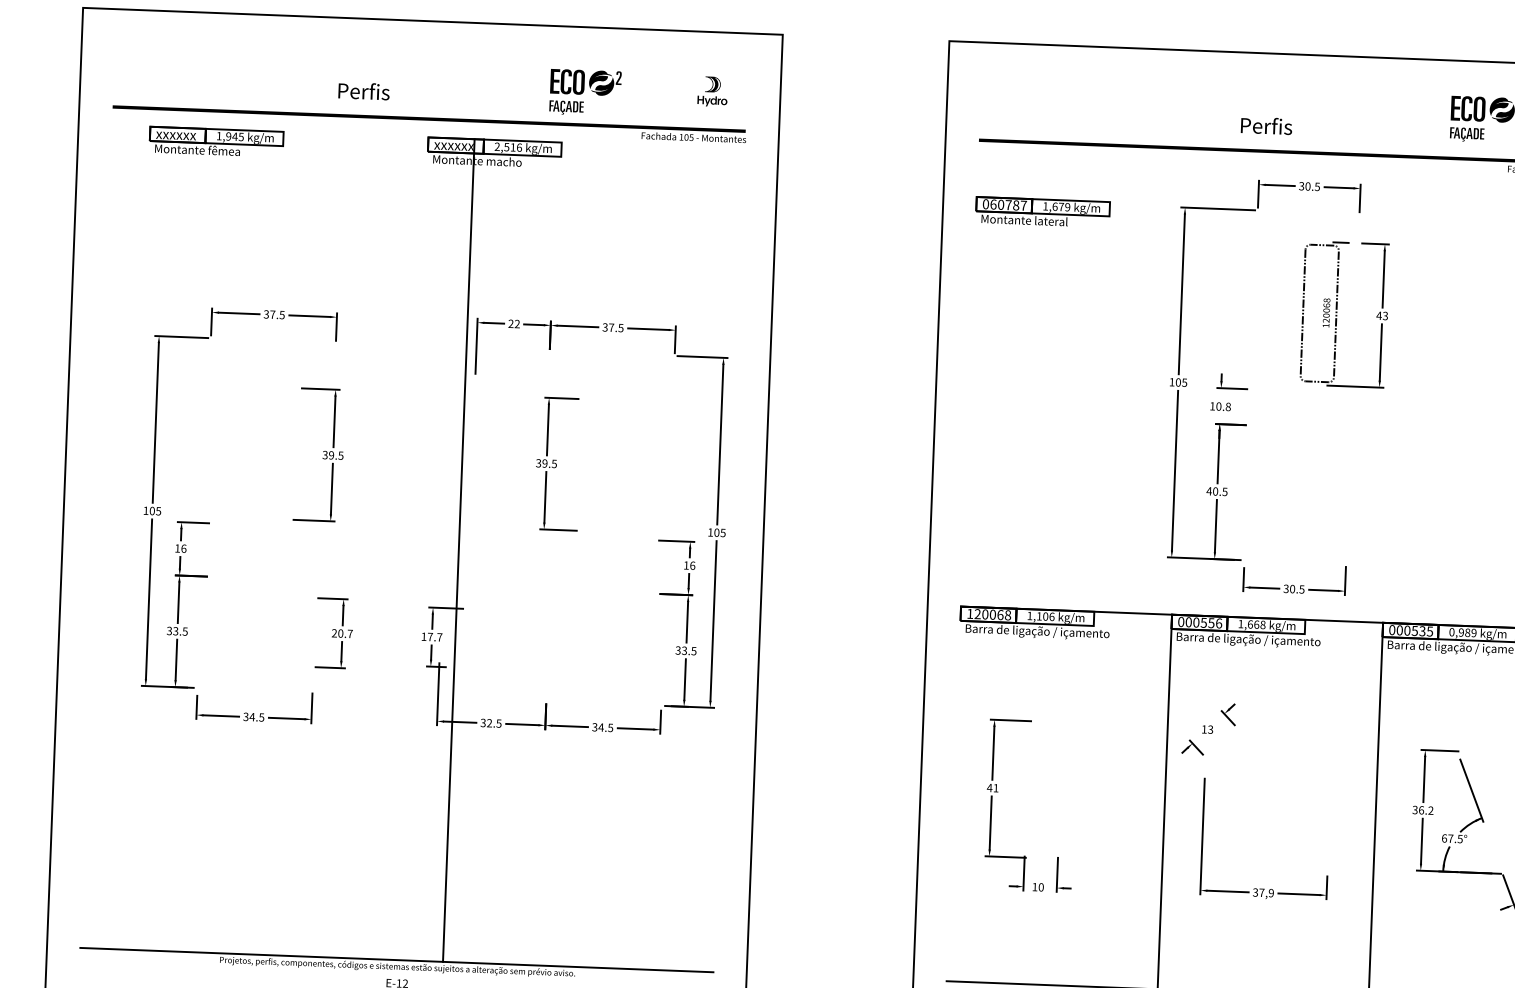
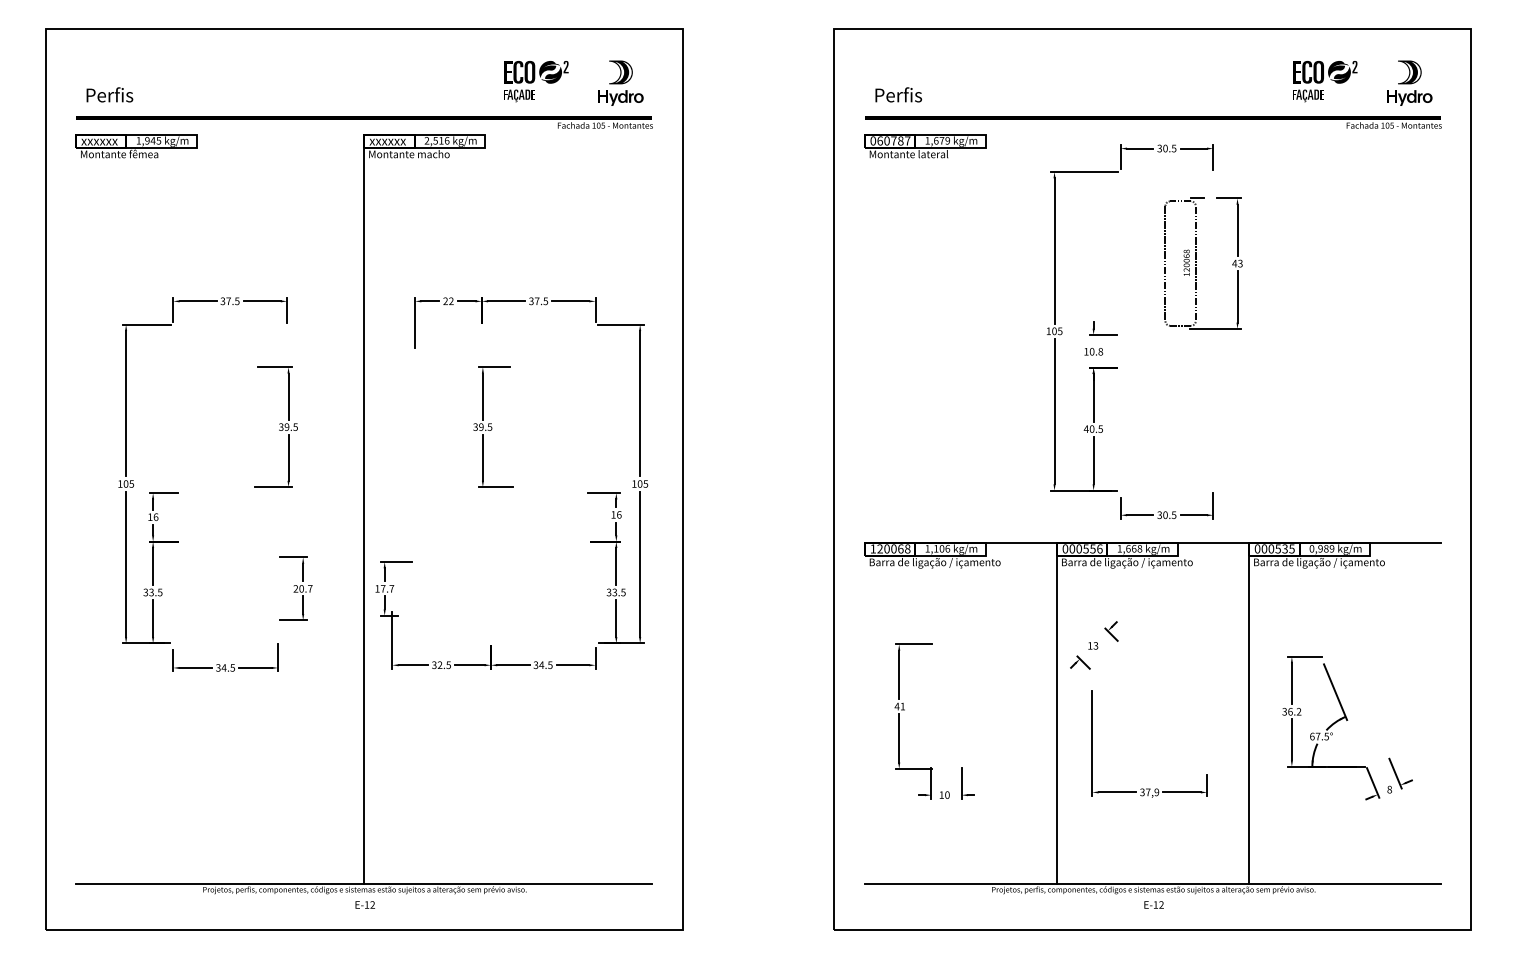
text: (363, 90) -> (109, 94), moved
part: (712, 90) -> (620, 82), size x1.67
part: (585, 92) -> (536, 81), moved
text: (1266, 125) -> (898, 94), moved
part: (216, 142) -> (136, 146), moved
part: (1043, 212) -> (925, 146), moved
line: (459, 549) -> (364, 508), moved

